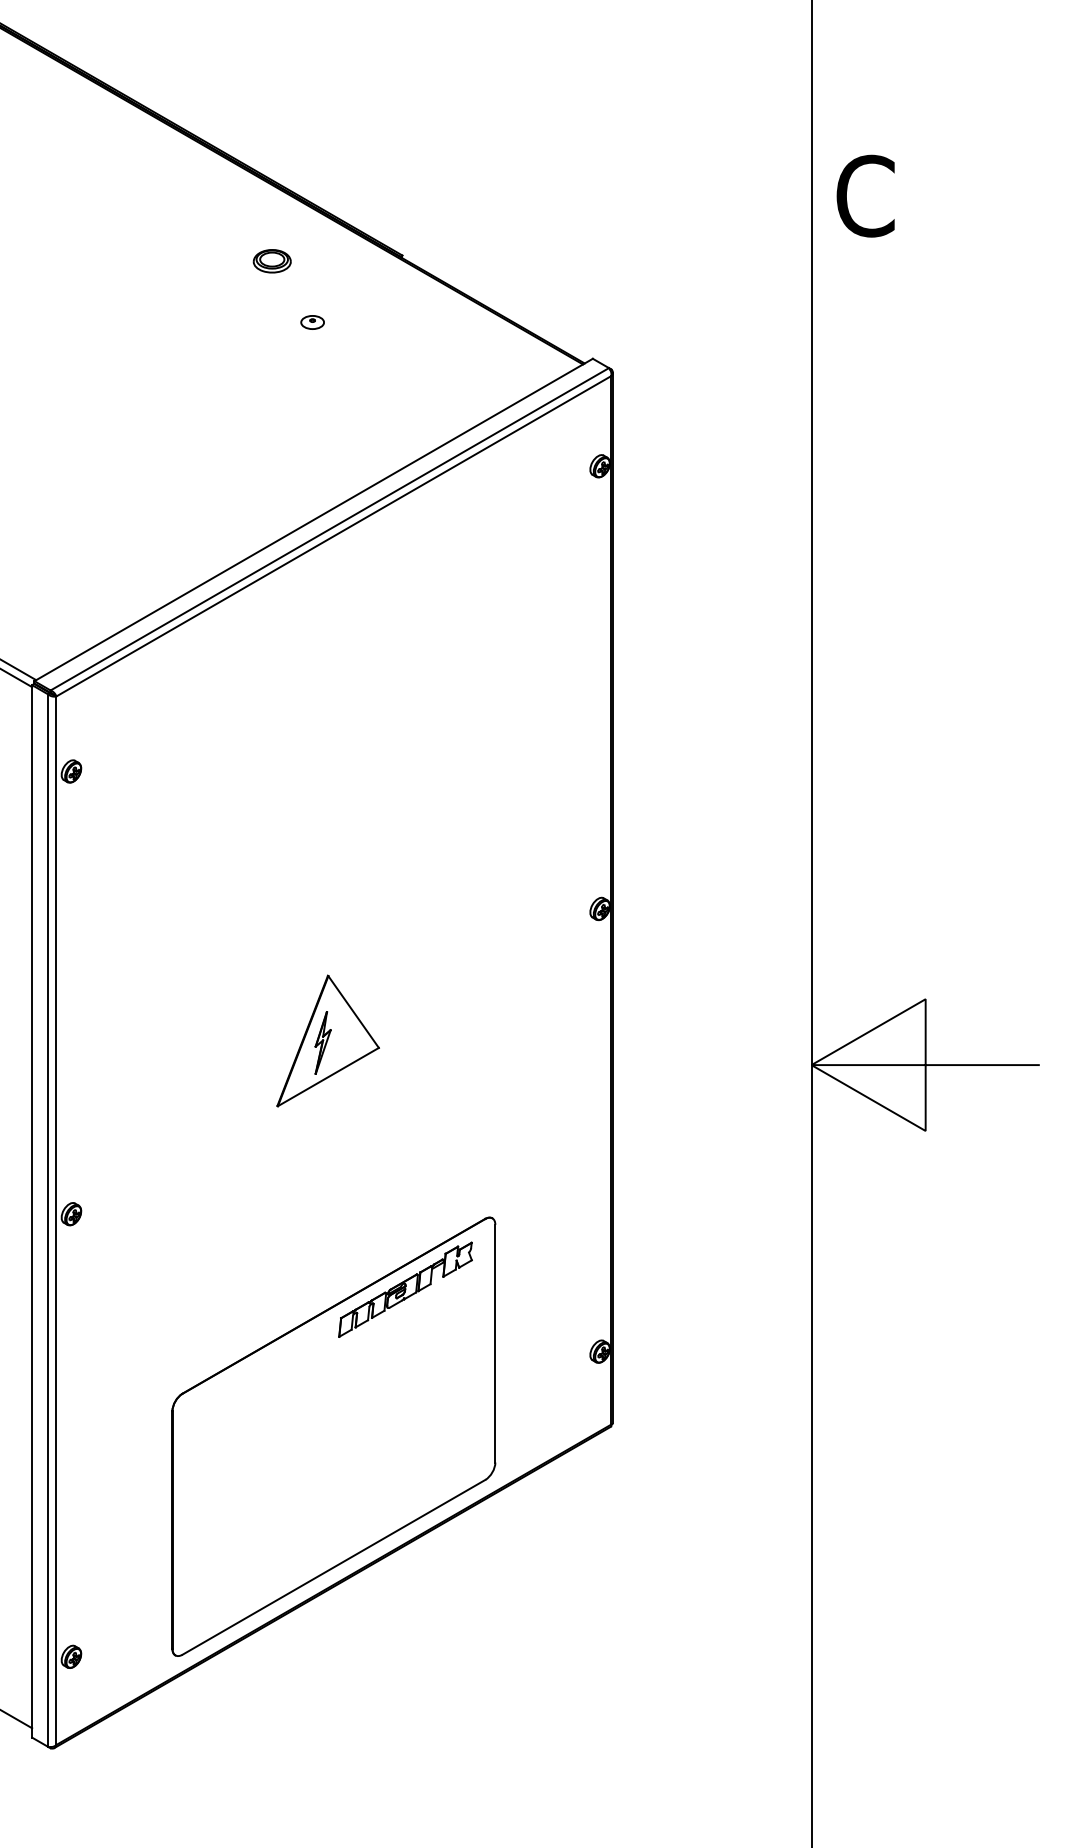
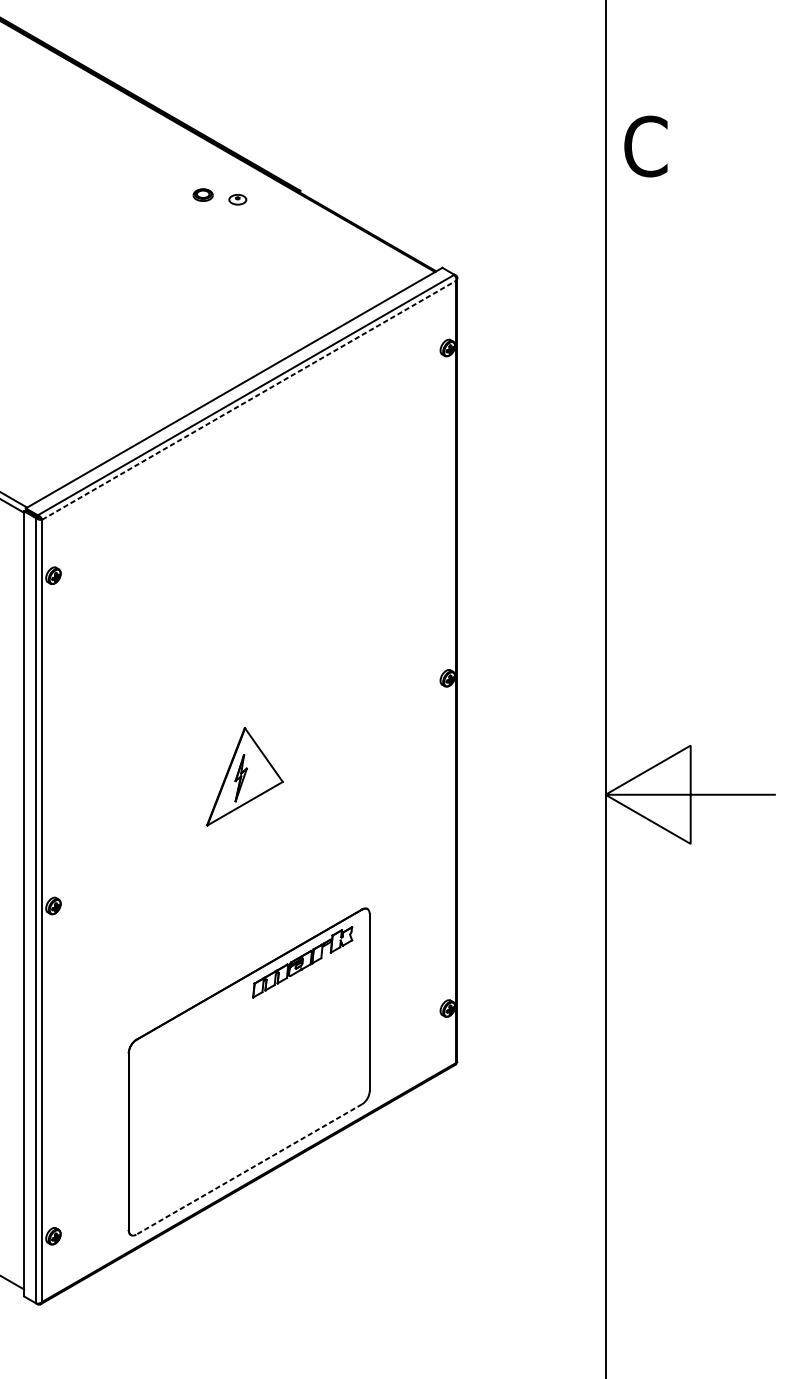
part: (271, 261) -> (202, 195), size x0.7
part: (312, 322) -> (237, 199), moved
line: (334, 536) -> (249, 400), solid -> dashed
line: (333, 1567) -> (248, 1169), solid -> dashed

